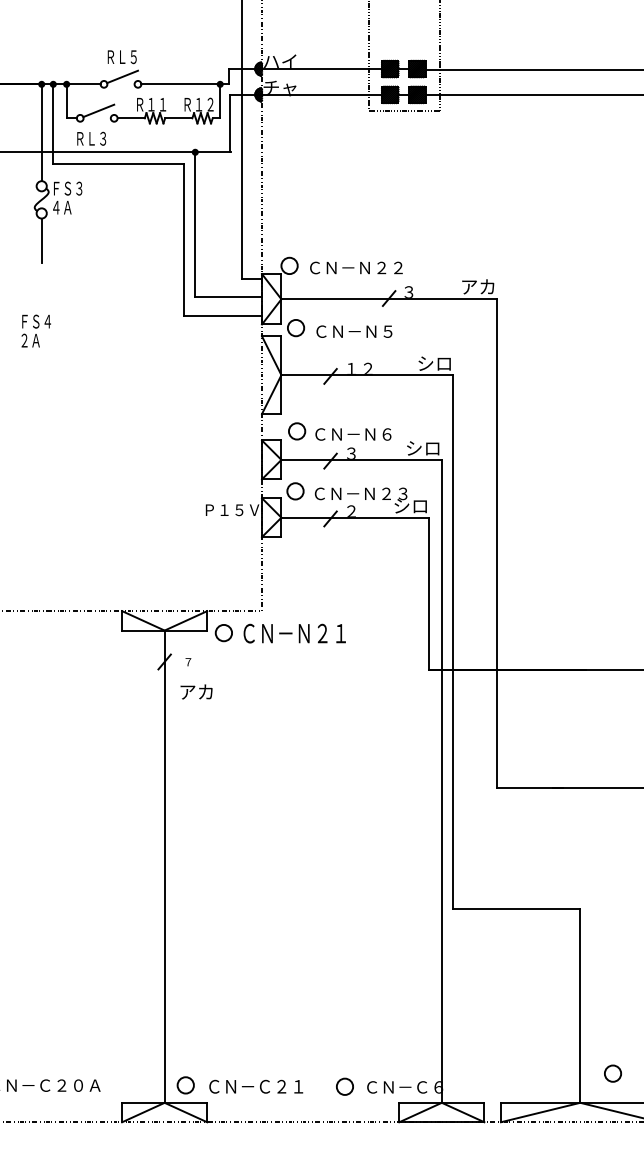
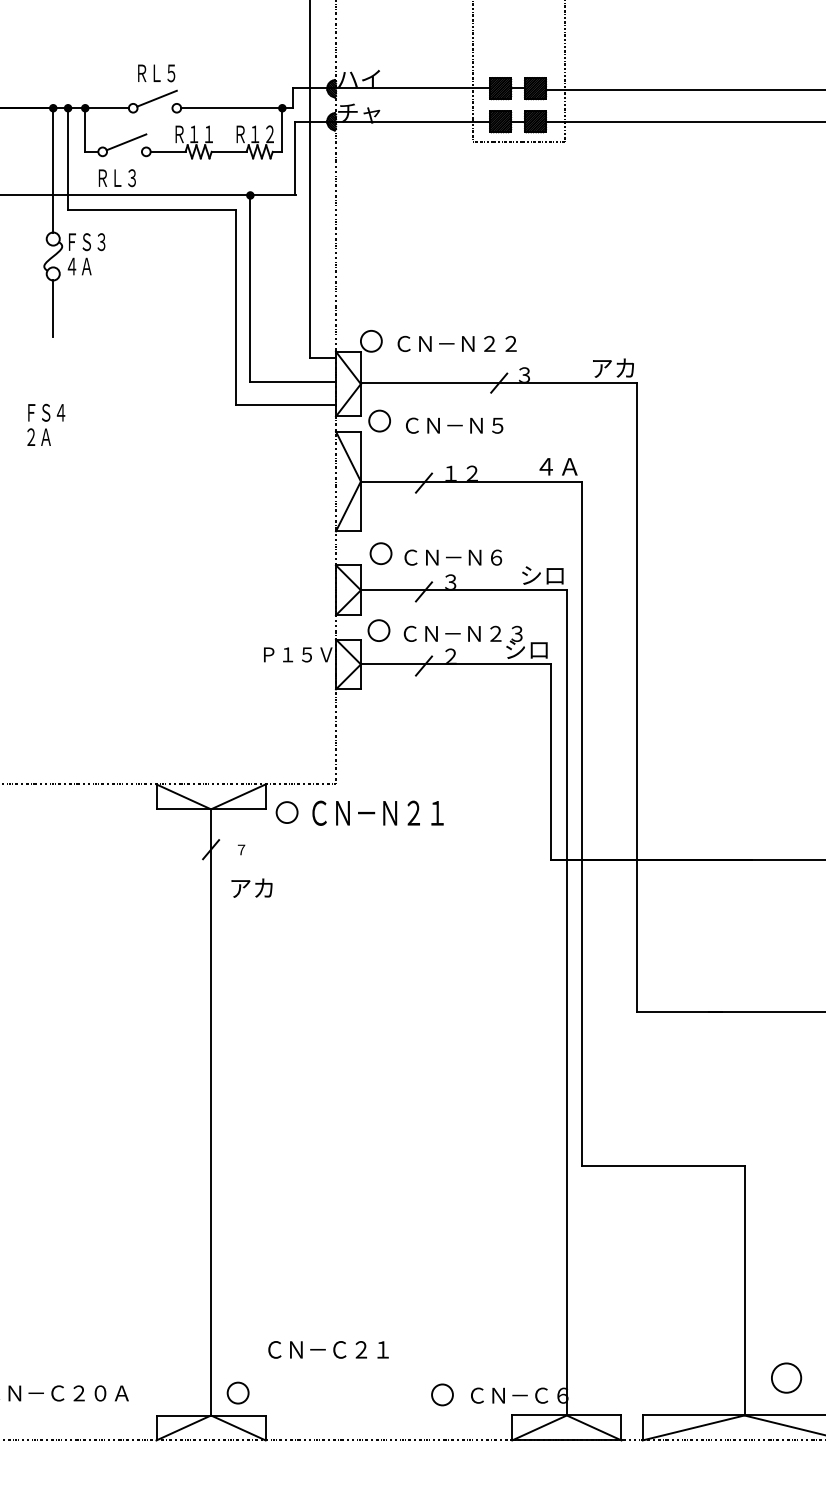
text: (434, 363) -> (557, 466), シロ -> ４Ａ
circle: (612, 1073) -> (786, 1377), size x1.4
text: (256, 1086) -> (328, 1349), moved

